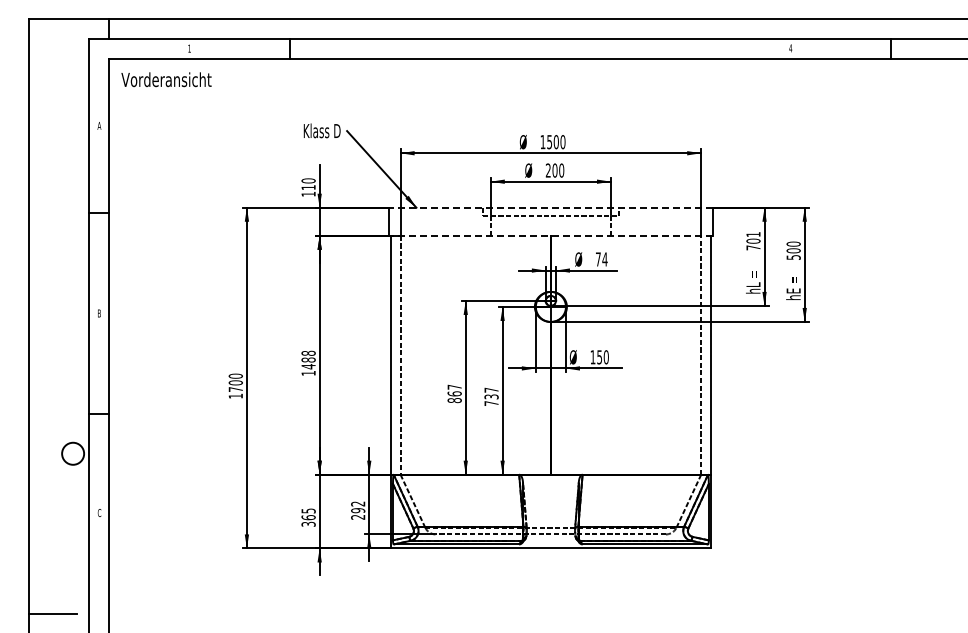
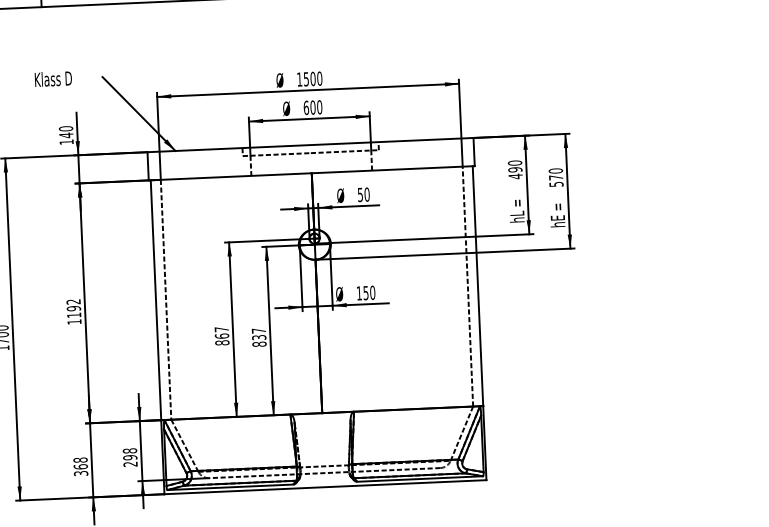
text: (321, 130) -> (52, 78), moved
text: (547, 170) -> (305, 107), 200 -> 600
text: (308, 187) -> (66, 135), 110 -> 140
line: (550, 207) -> (310, 144), dashed -> solid
line: (550, 235) -> (311, 172), dashed -> solid
text: (753, 241) -> (515, 170), 701 -> 490
text: (793, 250) -> (555, 177), 500 -> 570
text: (601, 259) -> (363, 194), 74 -> 50
text: (308, 359) -> (73, 308), 1488 -> 1192
text: (491, 403) -> (259, 344), 737 -> 837
text: (358, 503) -> (130, 450), 292 -> 298
text: (308, 510) -> (80, 459), 365 -> 368

